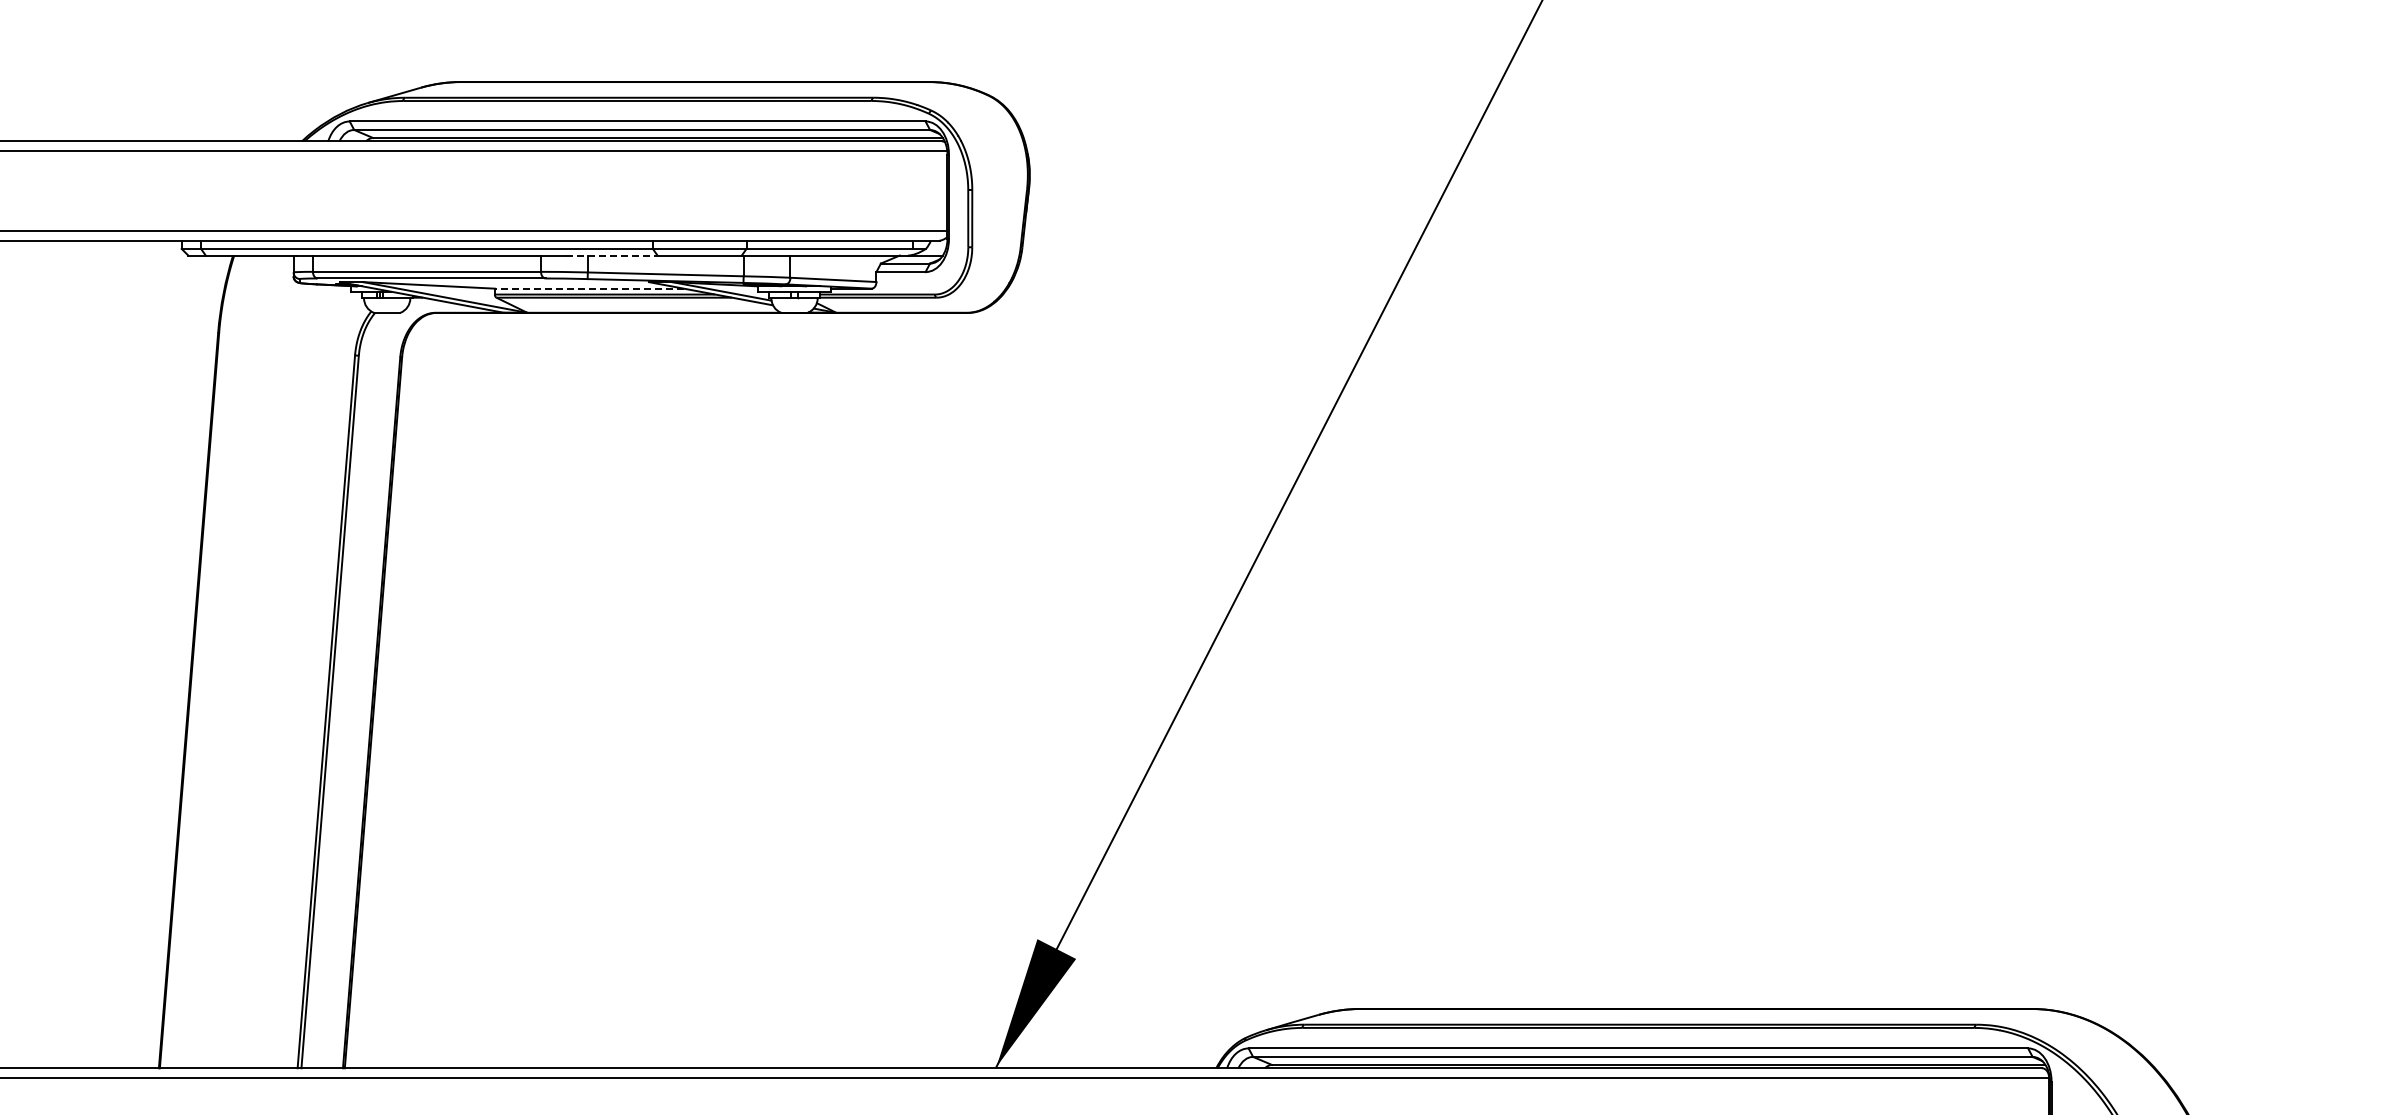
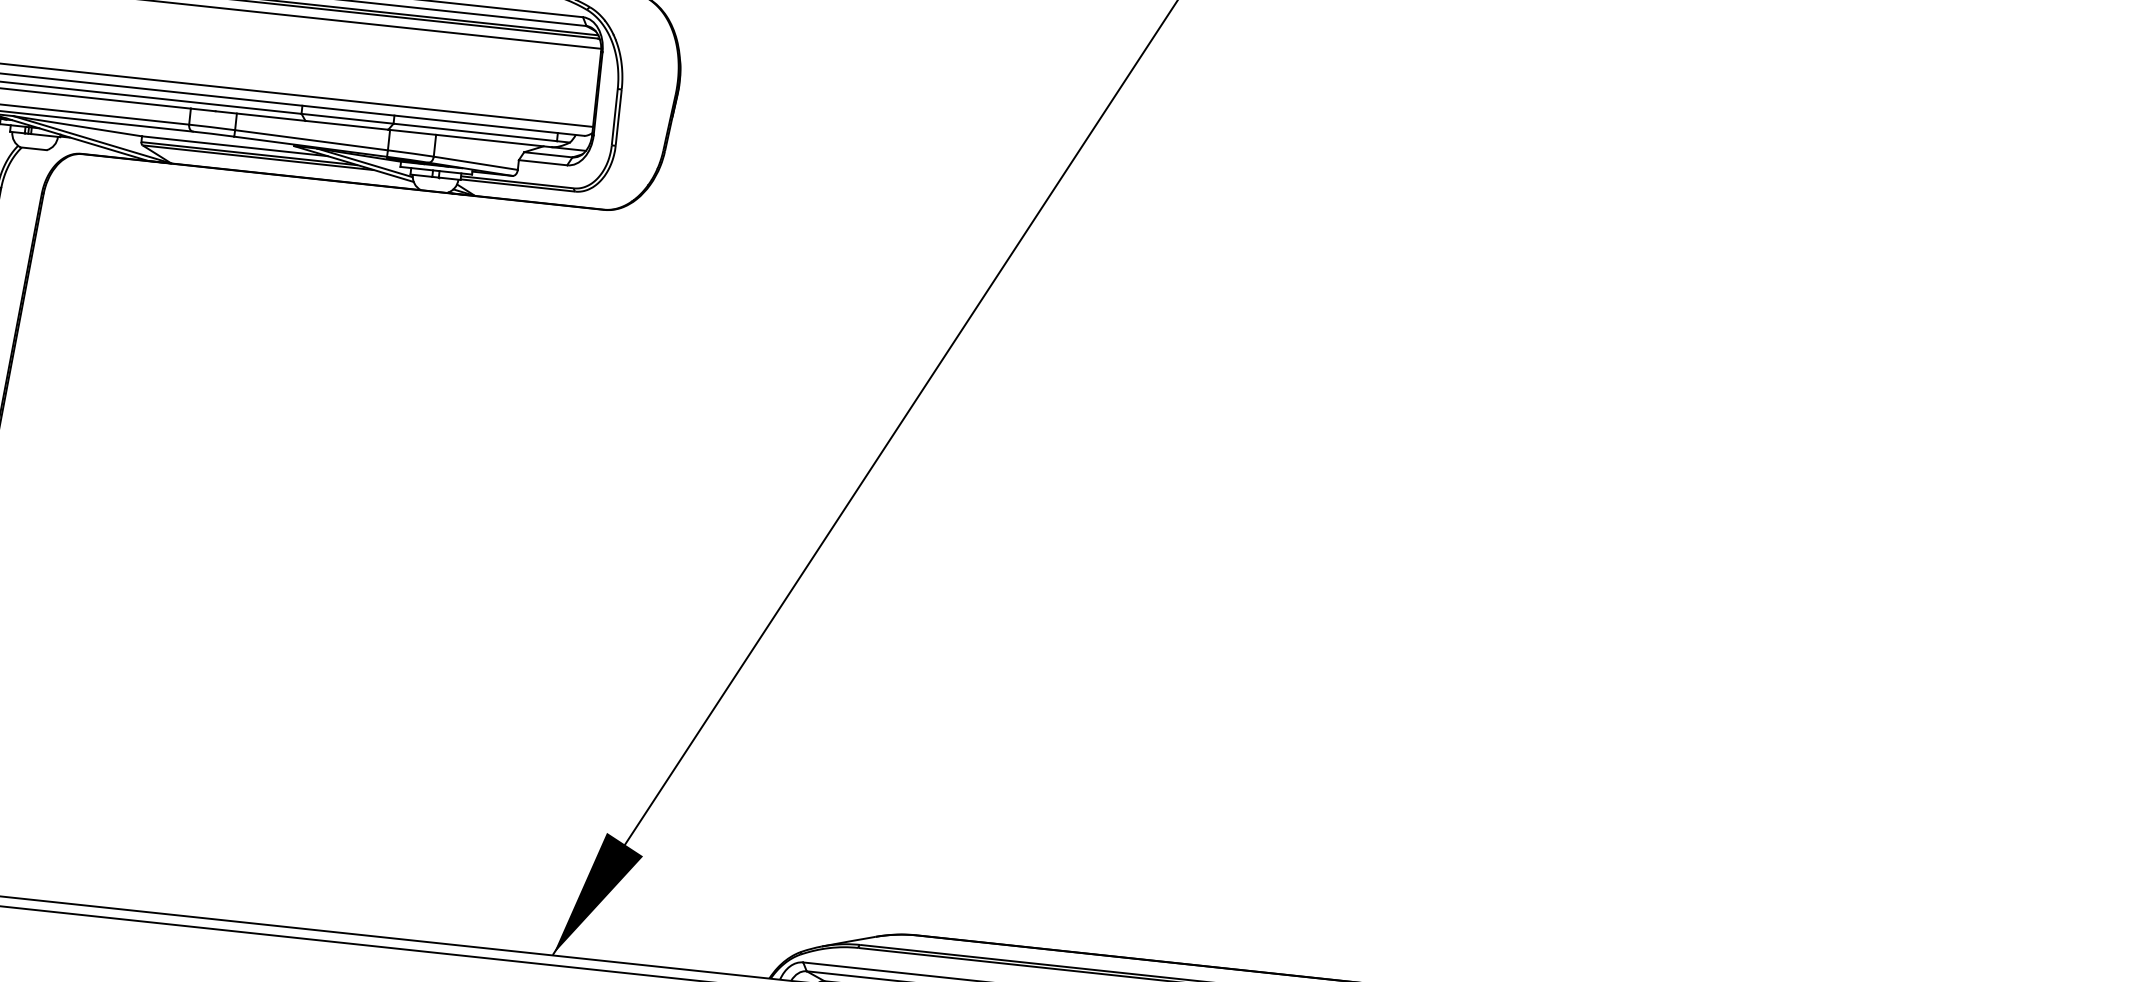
line: (611, 255) -> (260, 115), dashed -> solid
line: (588, 288) -> (234, 146), dashed -> solid

